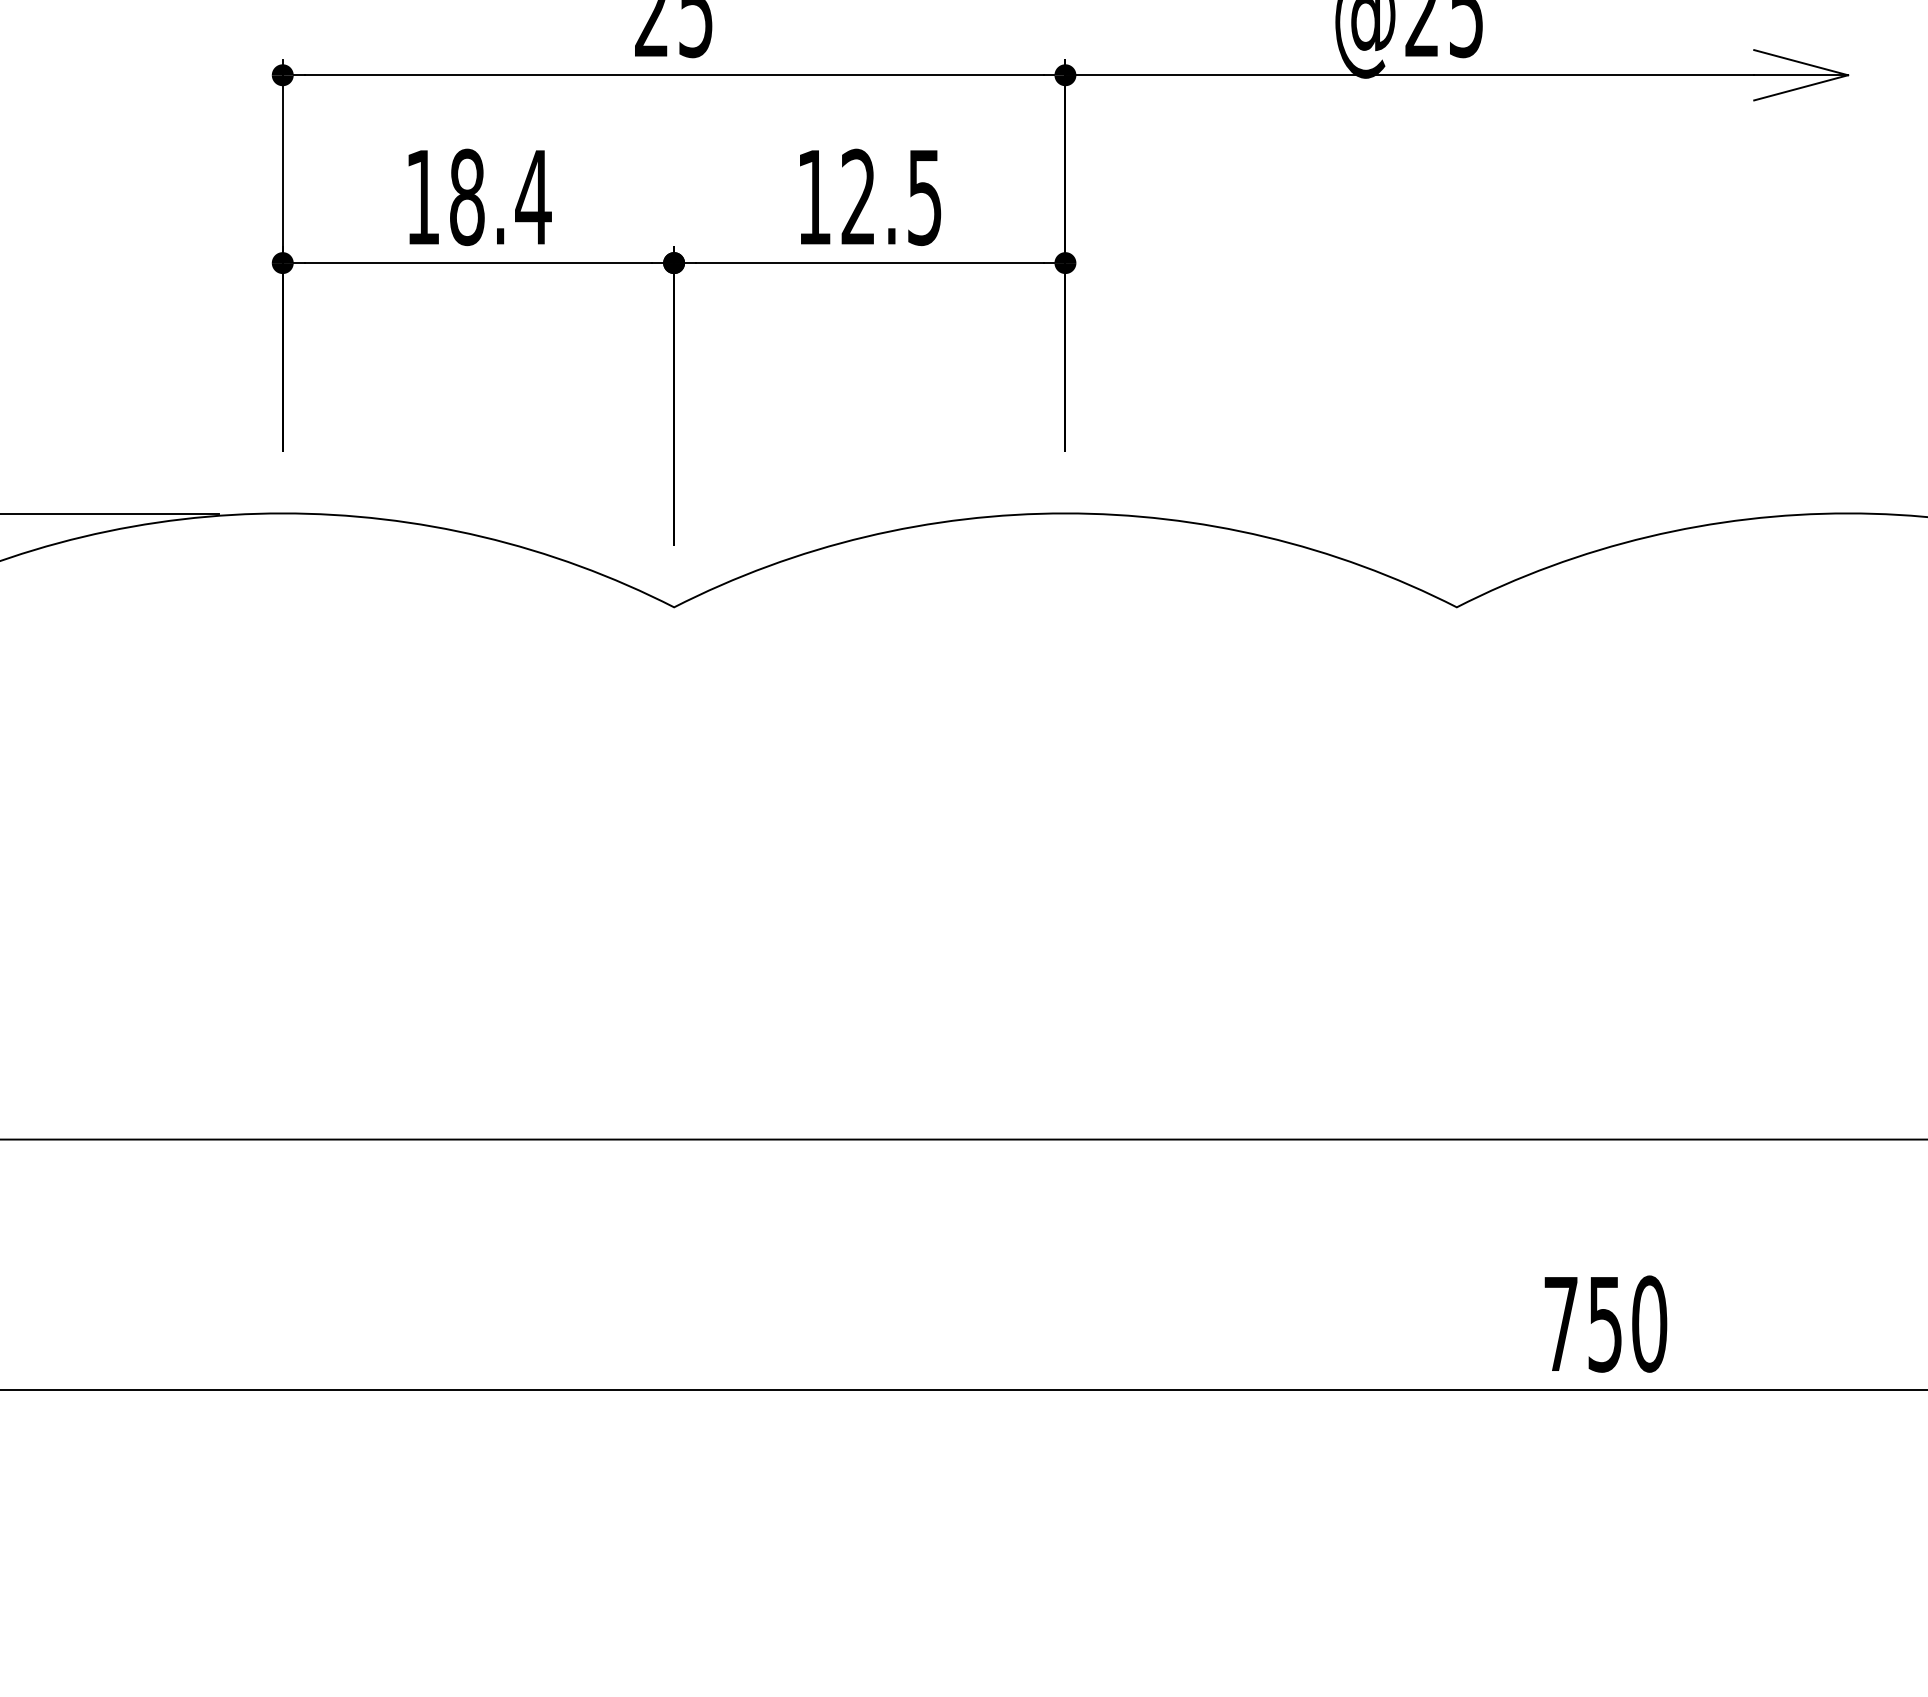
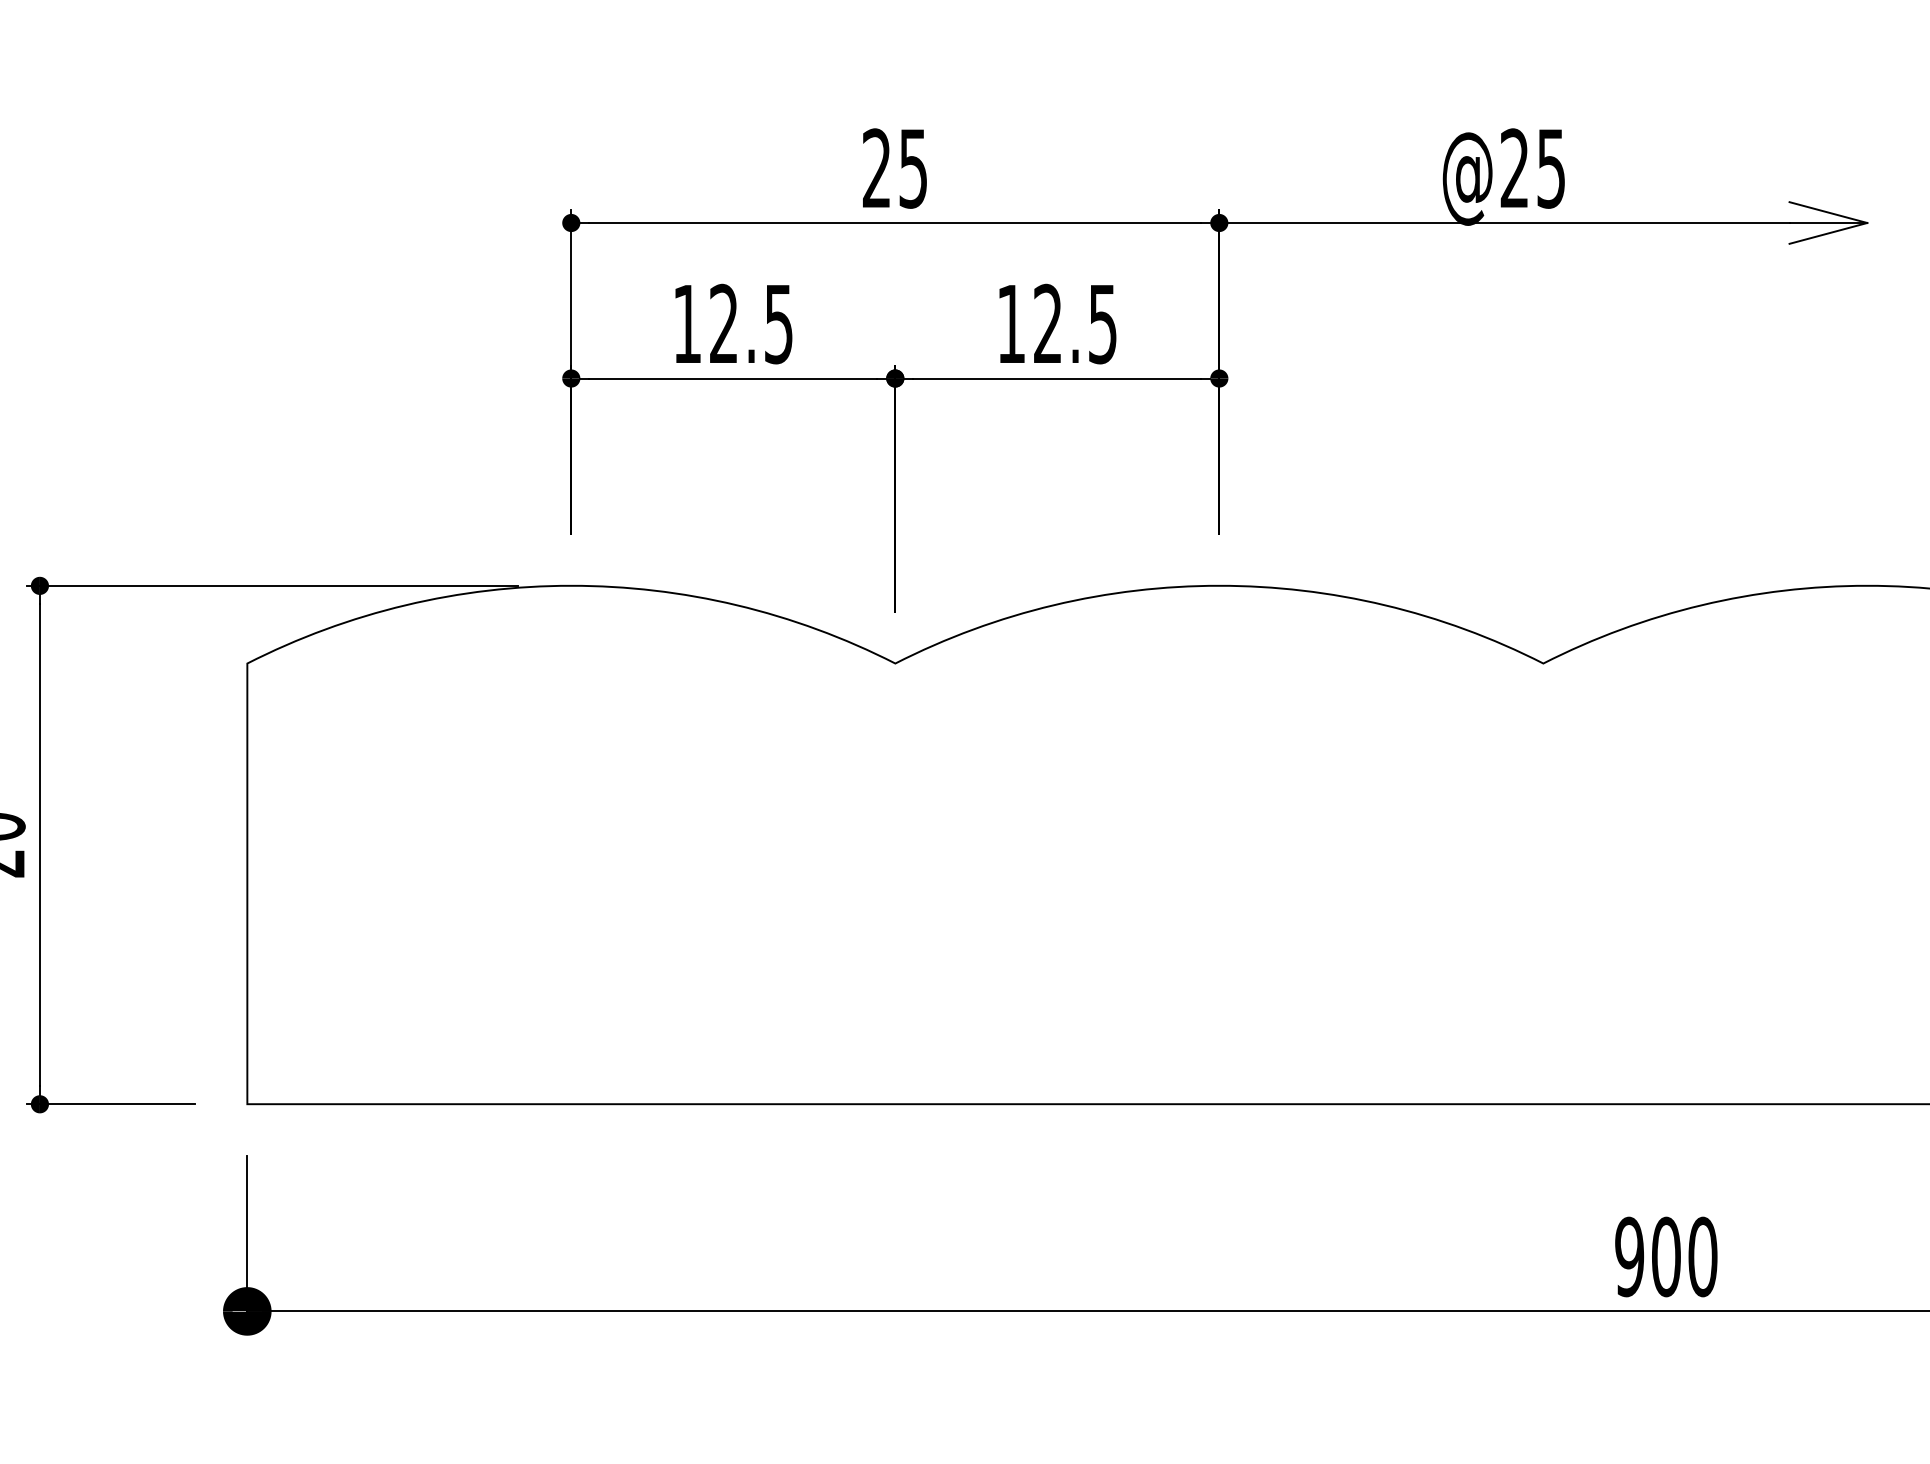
text: (500, 196) -> (751, 323), 18.4 -> 12.5
text: (1582, 1323) -> (1647, 1256), 750 -> 900

